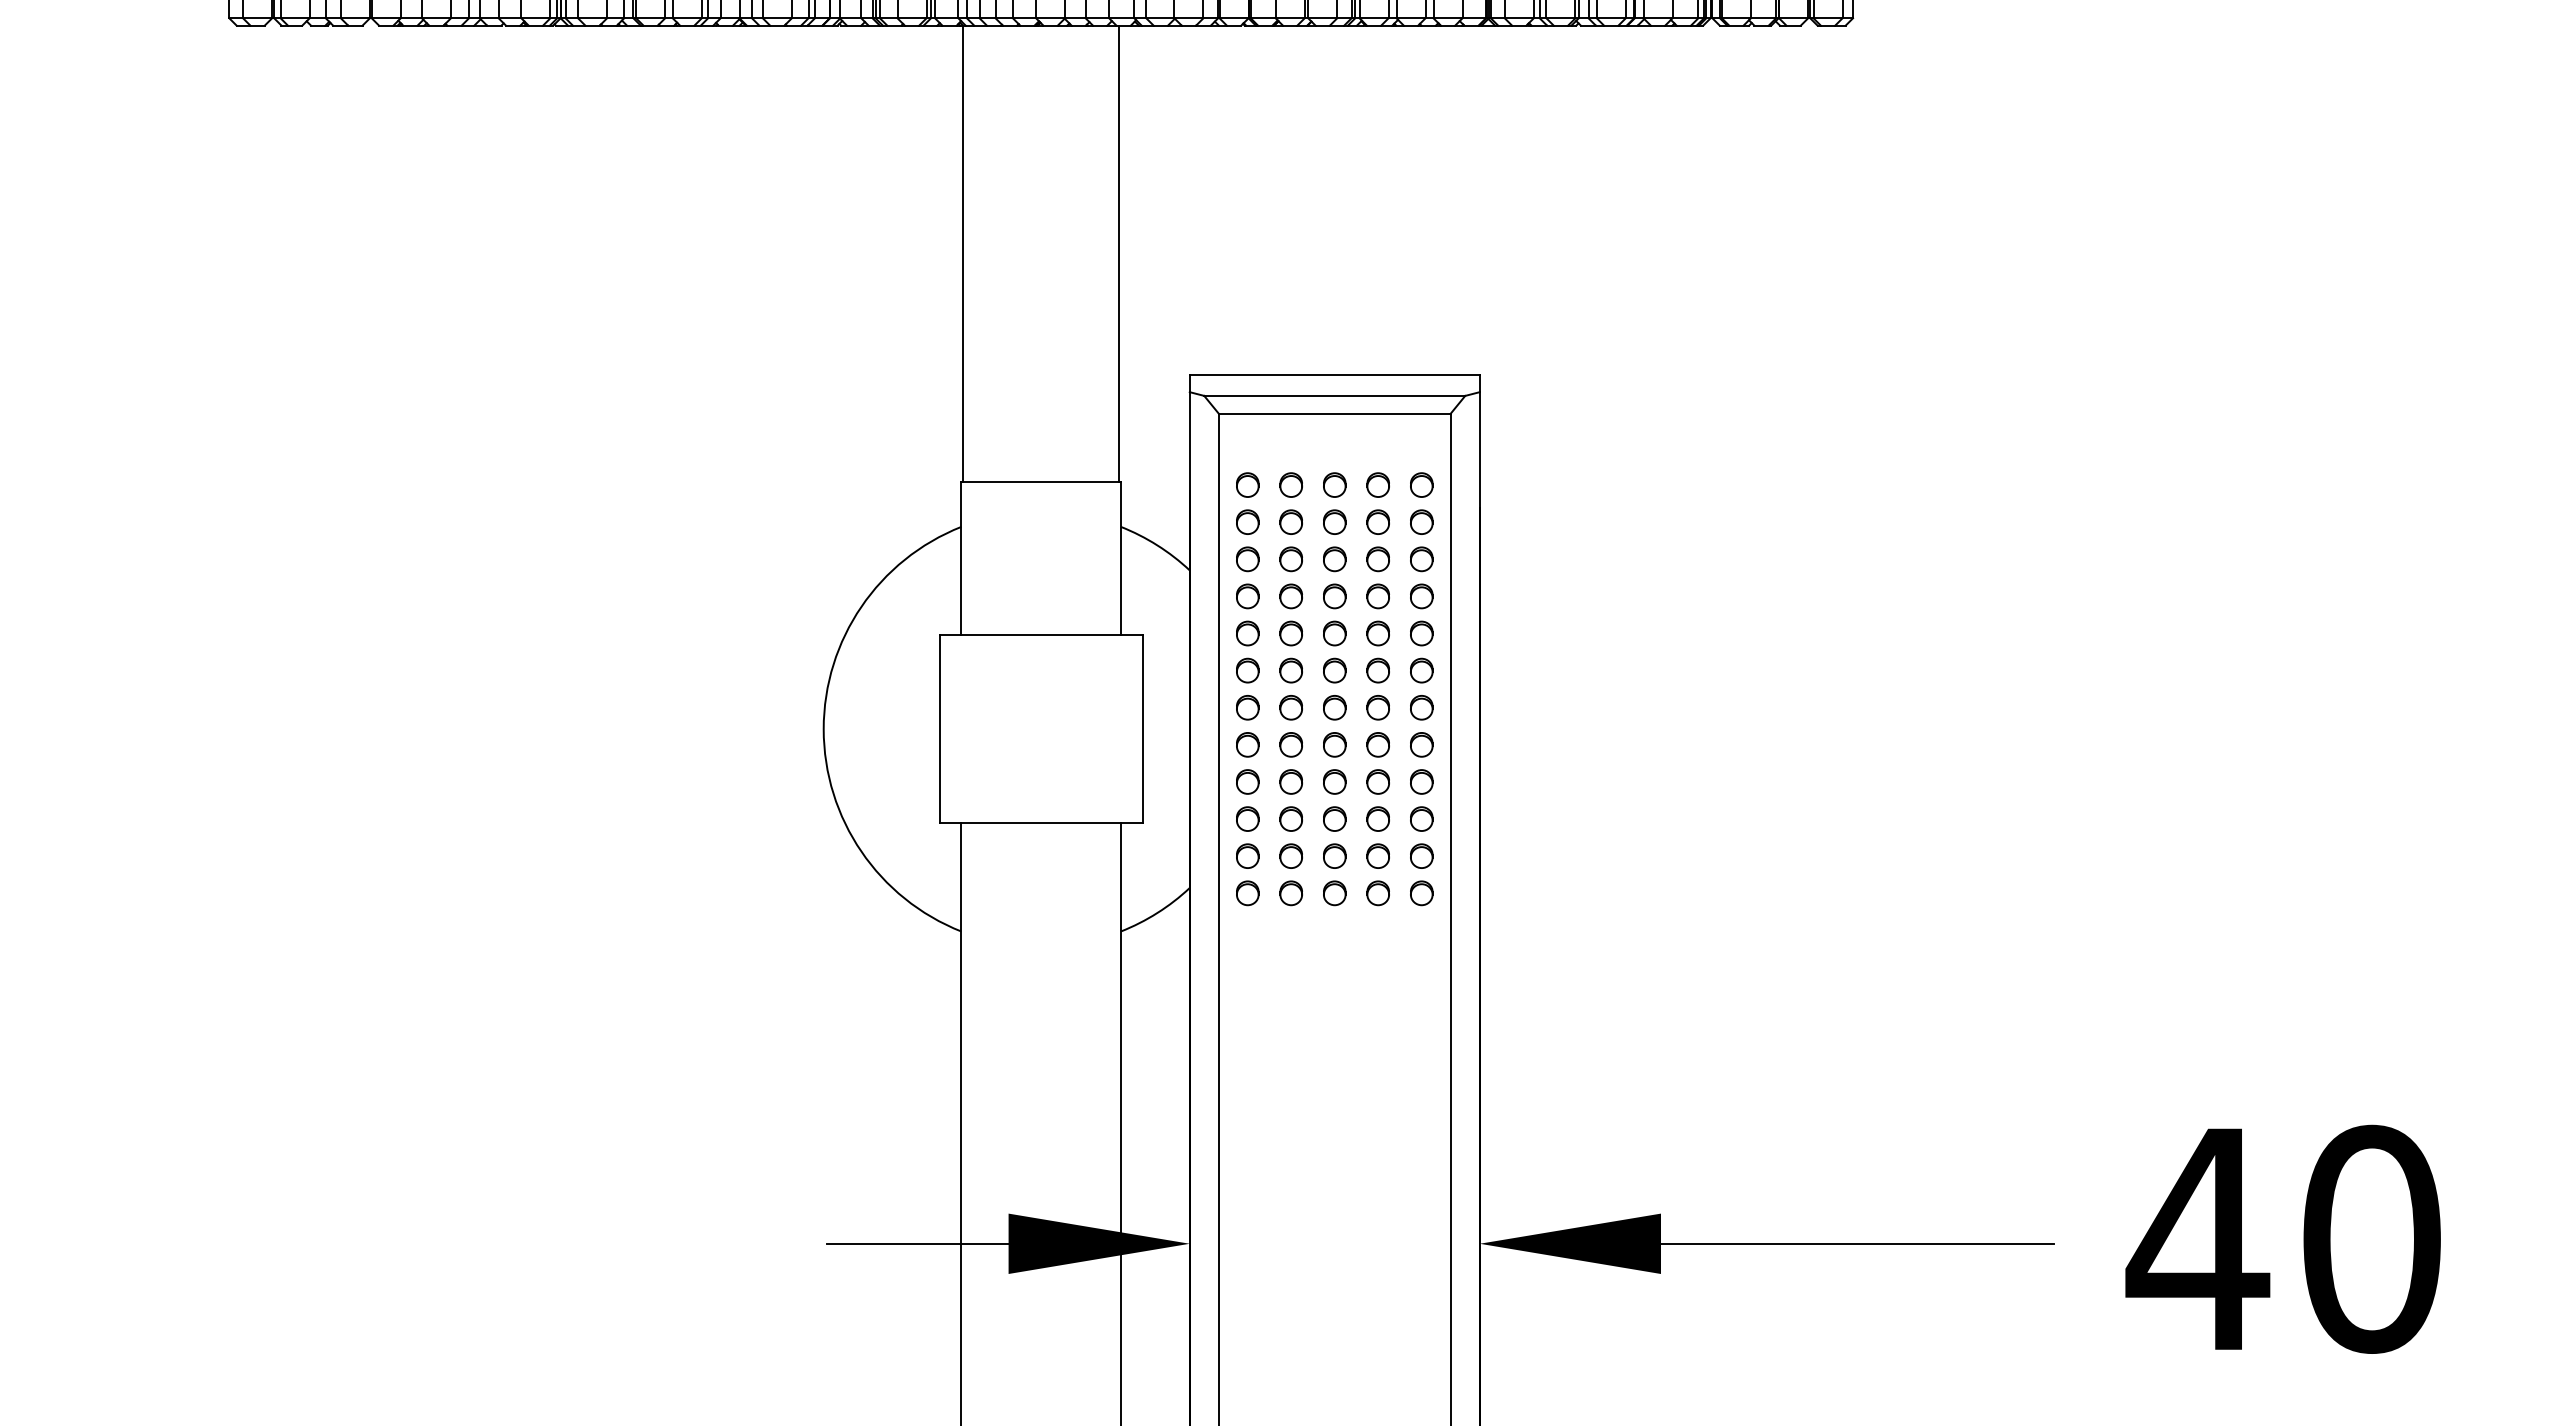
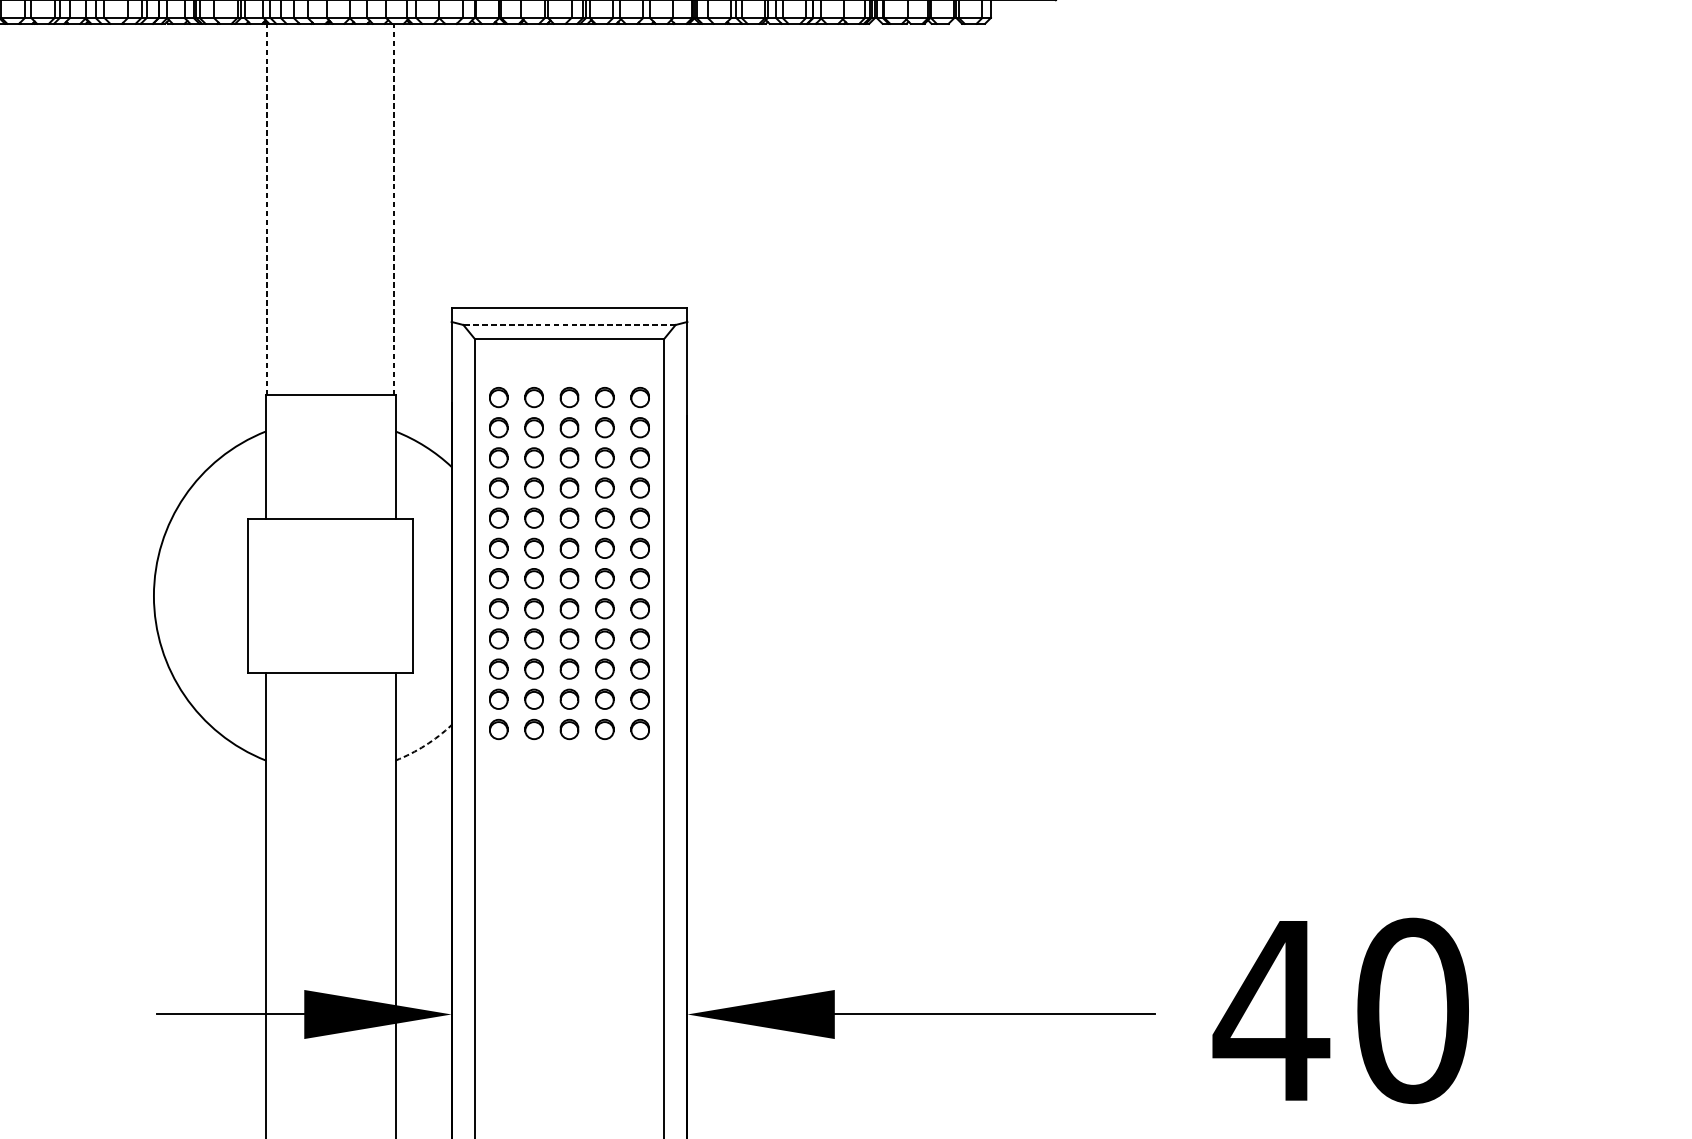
line: (963, 253) -> (267, 209), solid -> dashed
line: (1119, 253) -> (394, 209), solid -> dashed
line: (1334, 395) -> (569, 324), solid -> dashed
arc: (1157, 913) -> (425, 745), solid -> dashed

